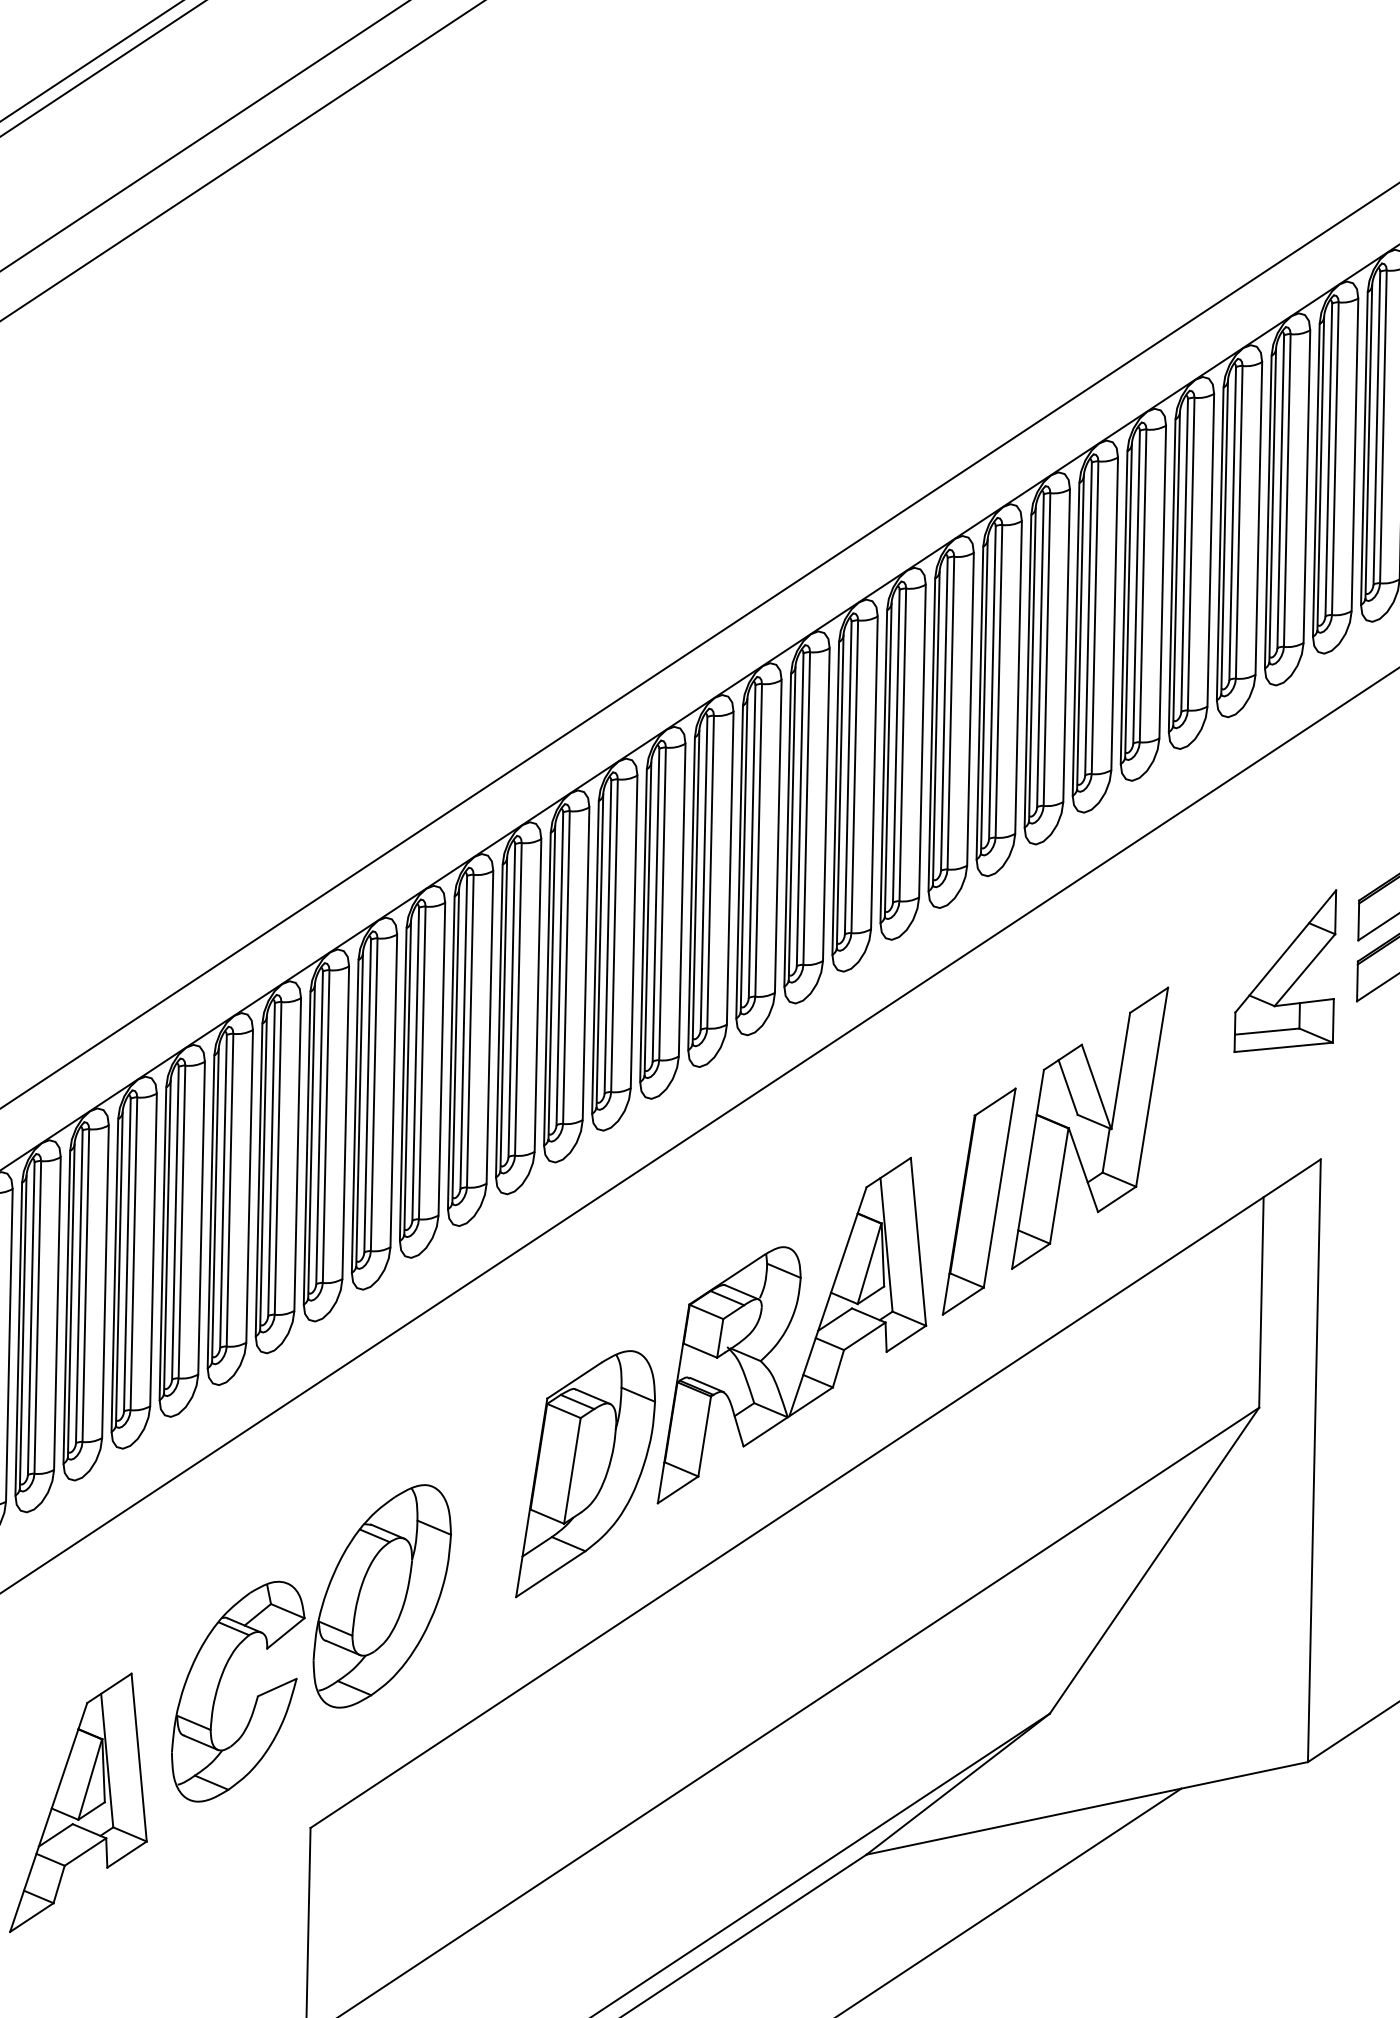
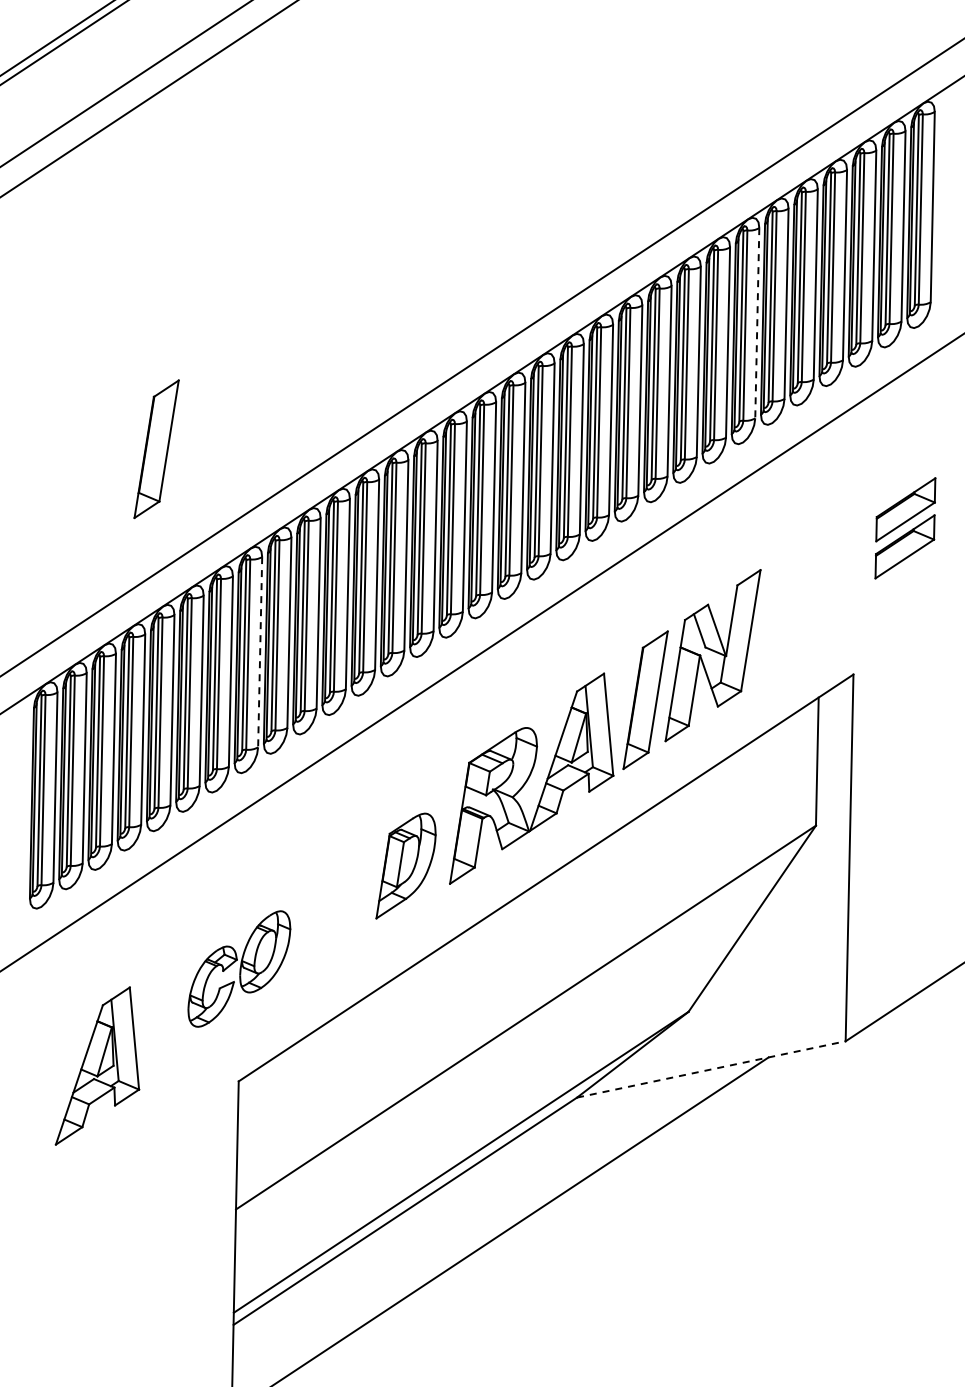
line: (1163, 582) -> (757, 323), solid -> dashed
part: (175, 789) -> (156, 449), added
part: (1284, 970) -> (831, 559), removed
line: (346, 1123) -> (260, 652), solid -> dashed
part: (584, 1473) -> (405, 865), size x0.7
part: (311, 1642) -> (239, 968), size x0.6
line: (1087, 1808) -> (711, 1069), solid -> dashed

